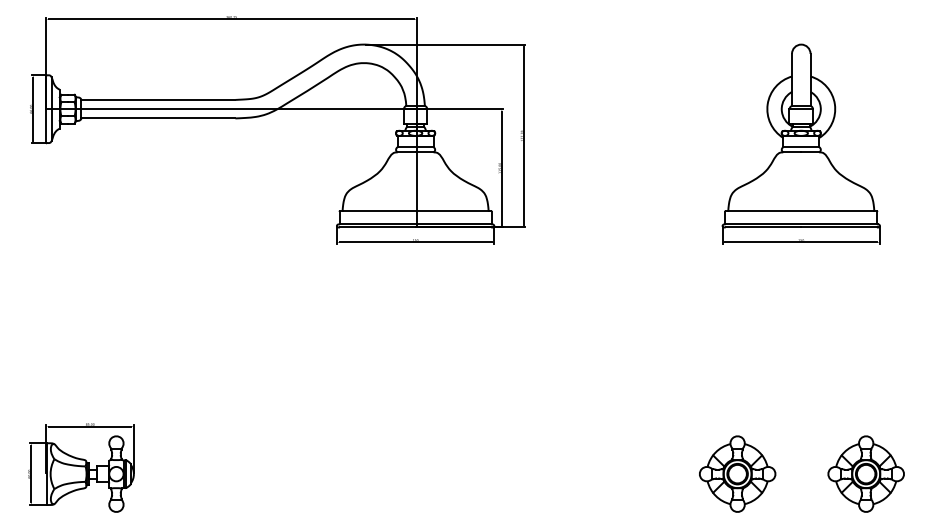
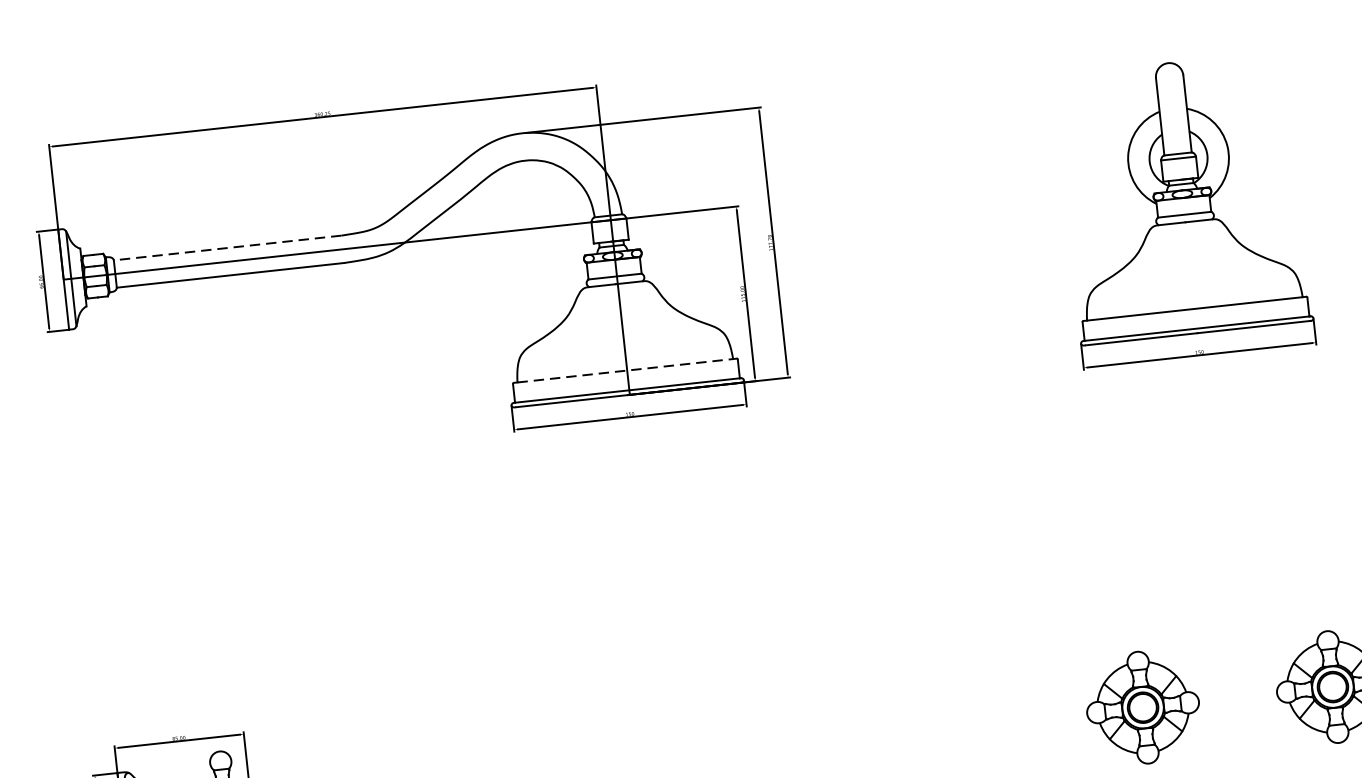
line: (157, 99) -> (226, 247), solid -> dashed
line: (416, 211) -> (626, 371), solid -> dashed

